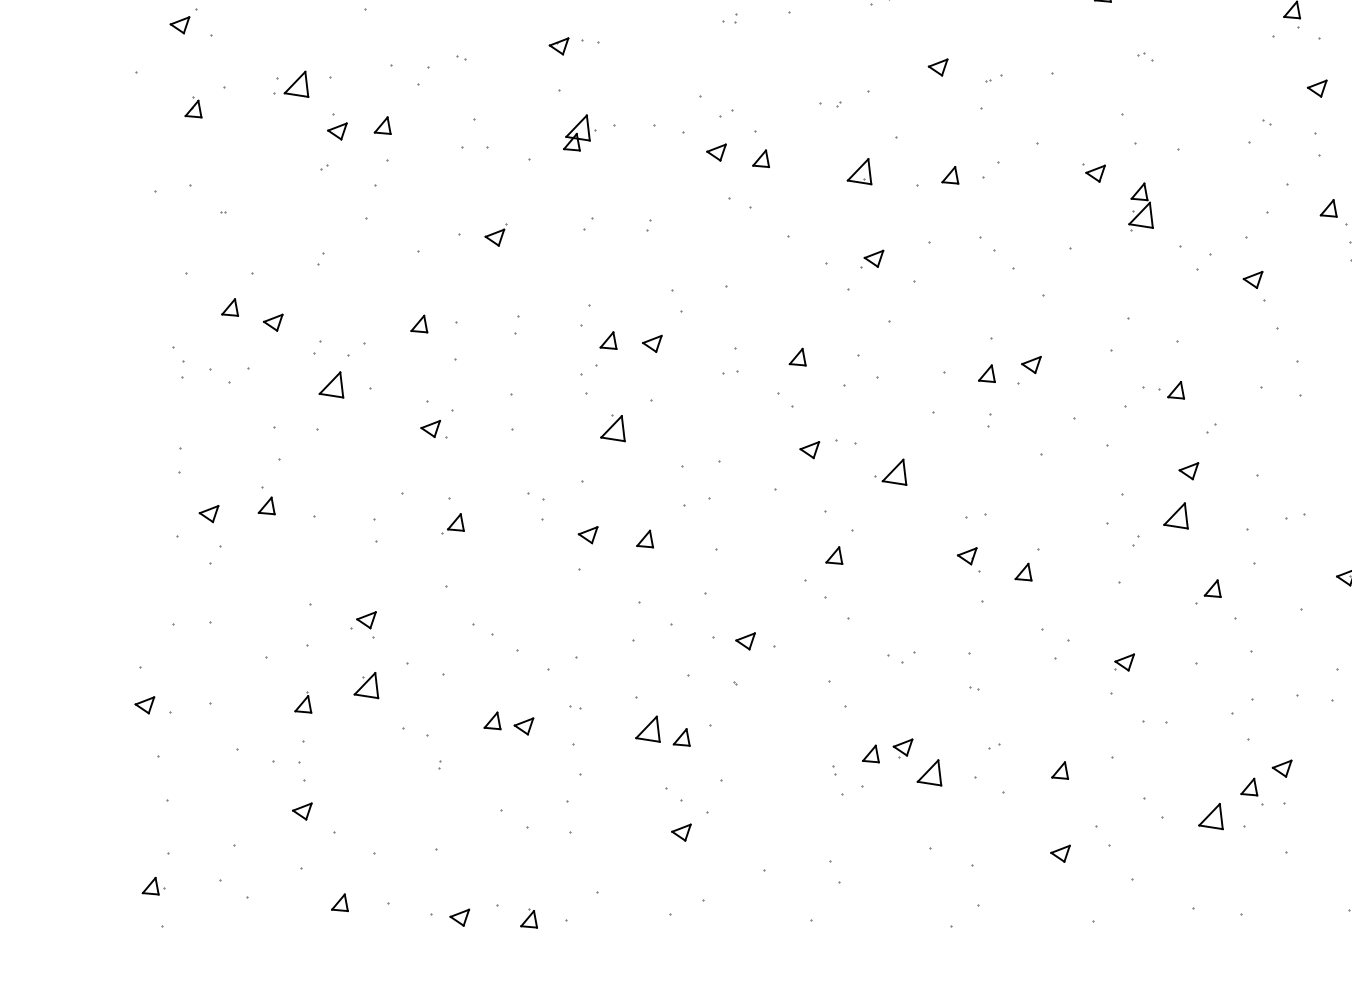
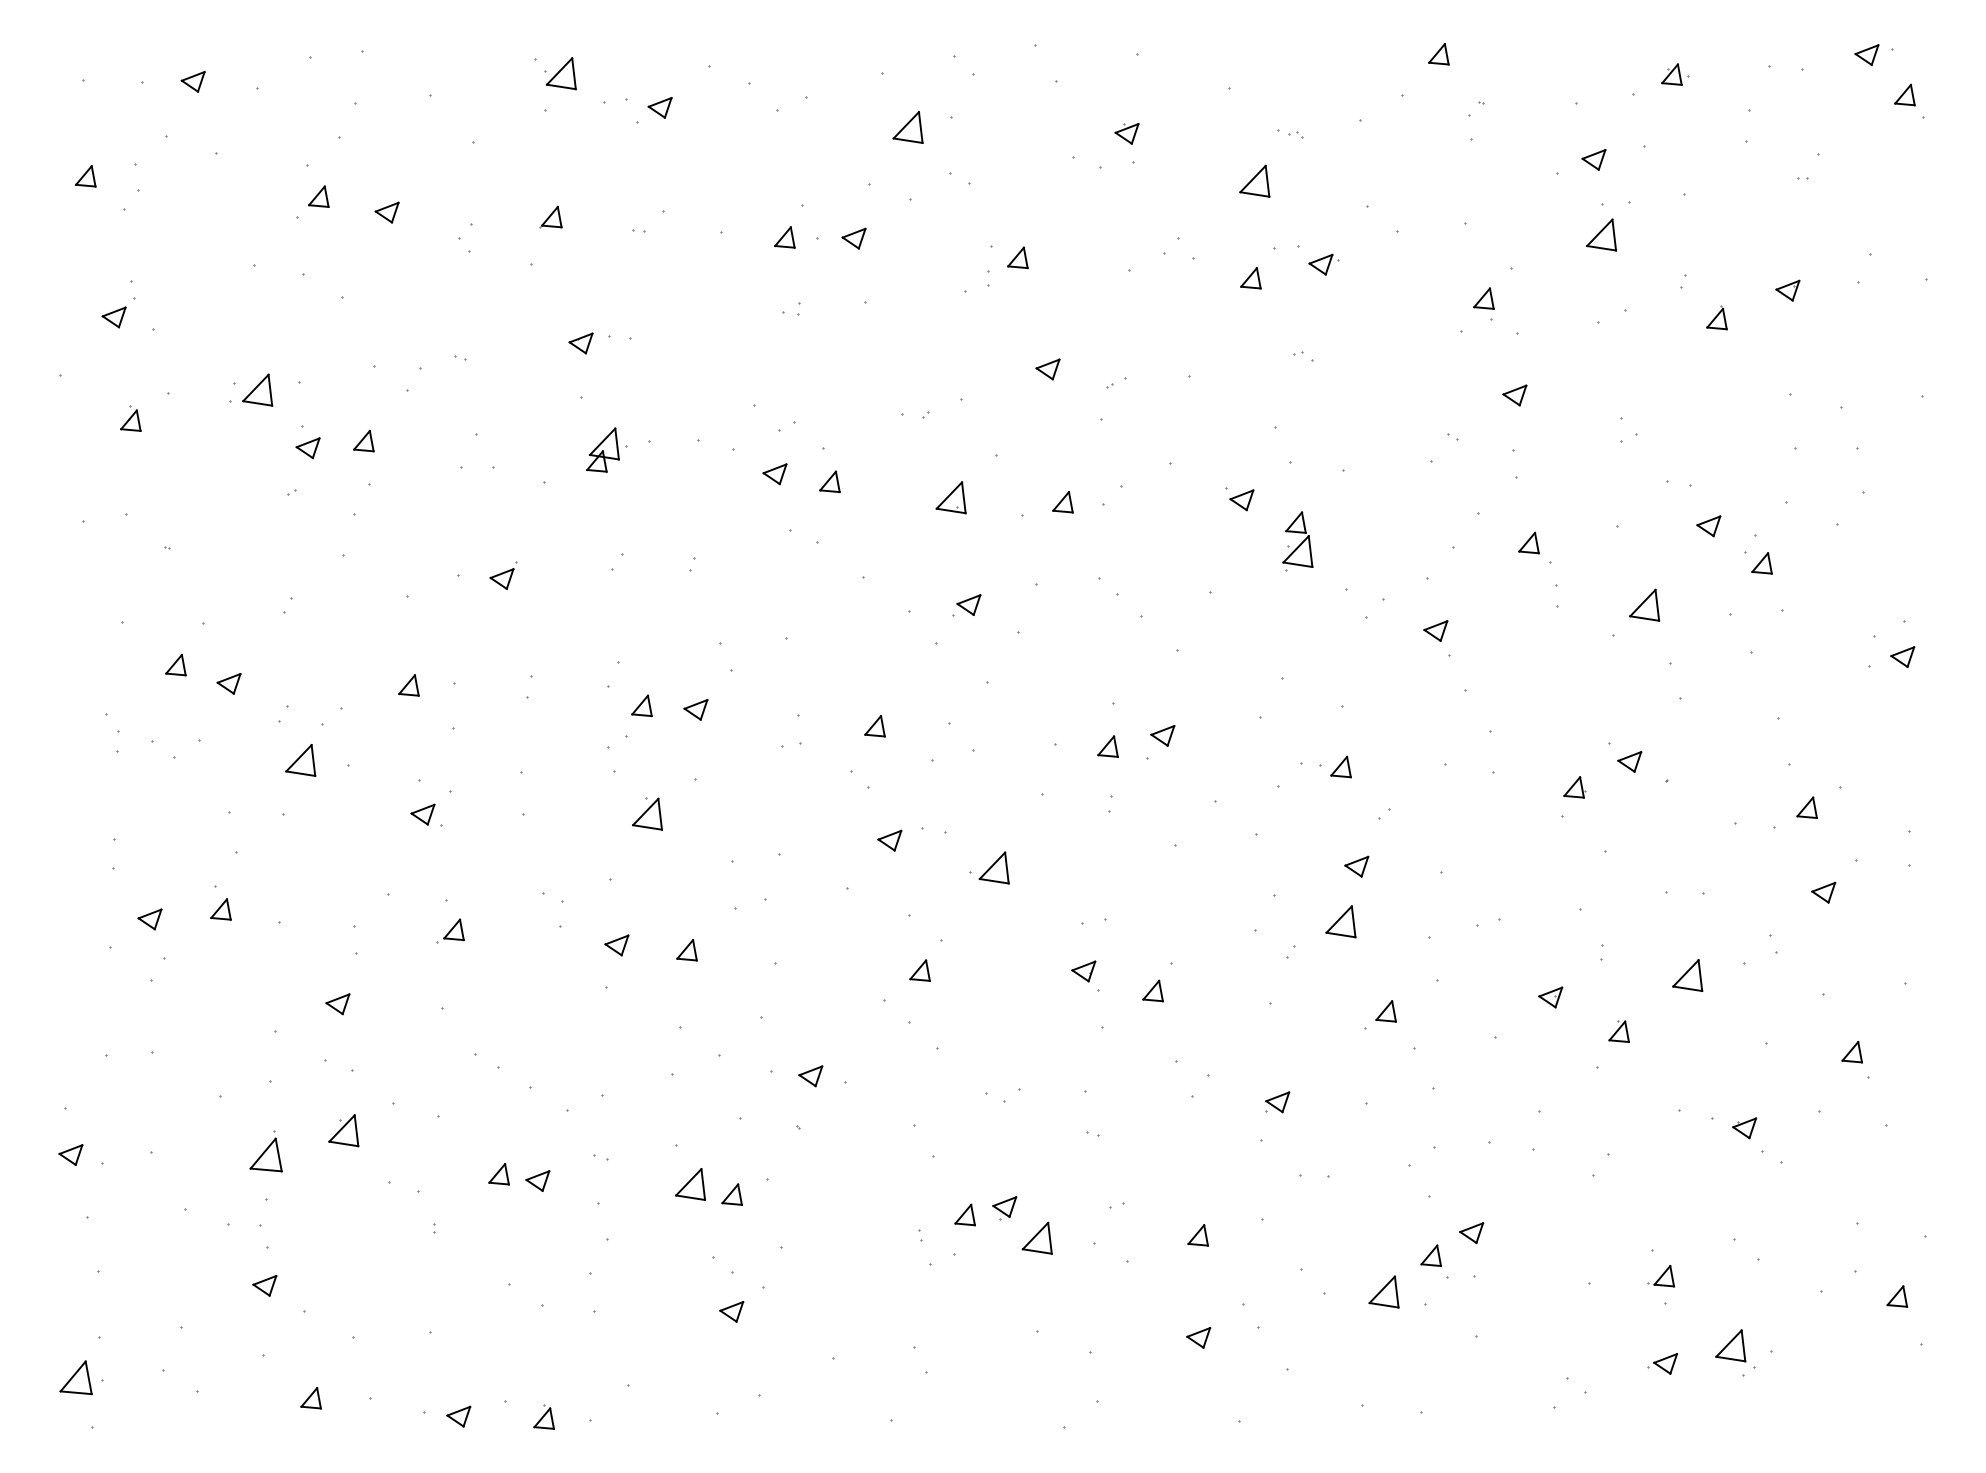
part: (366, 620) -> (337, 1004), moved
part: (302, 702) -> (265, 1151), size x1.6
part: (153, 885) -> (81, 1377), size x1.6

